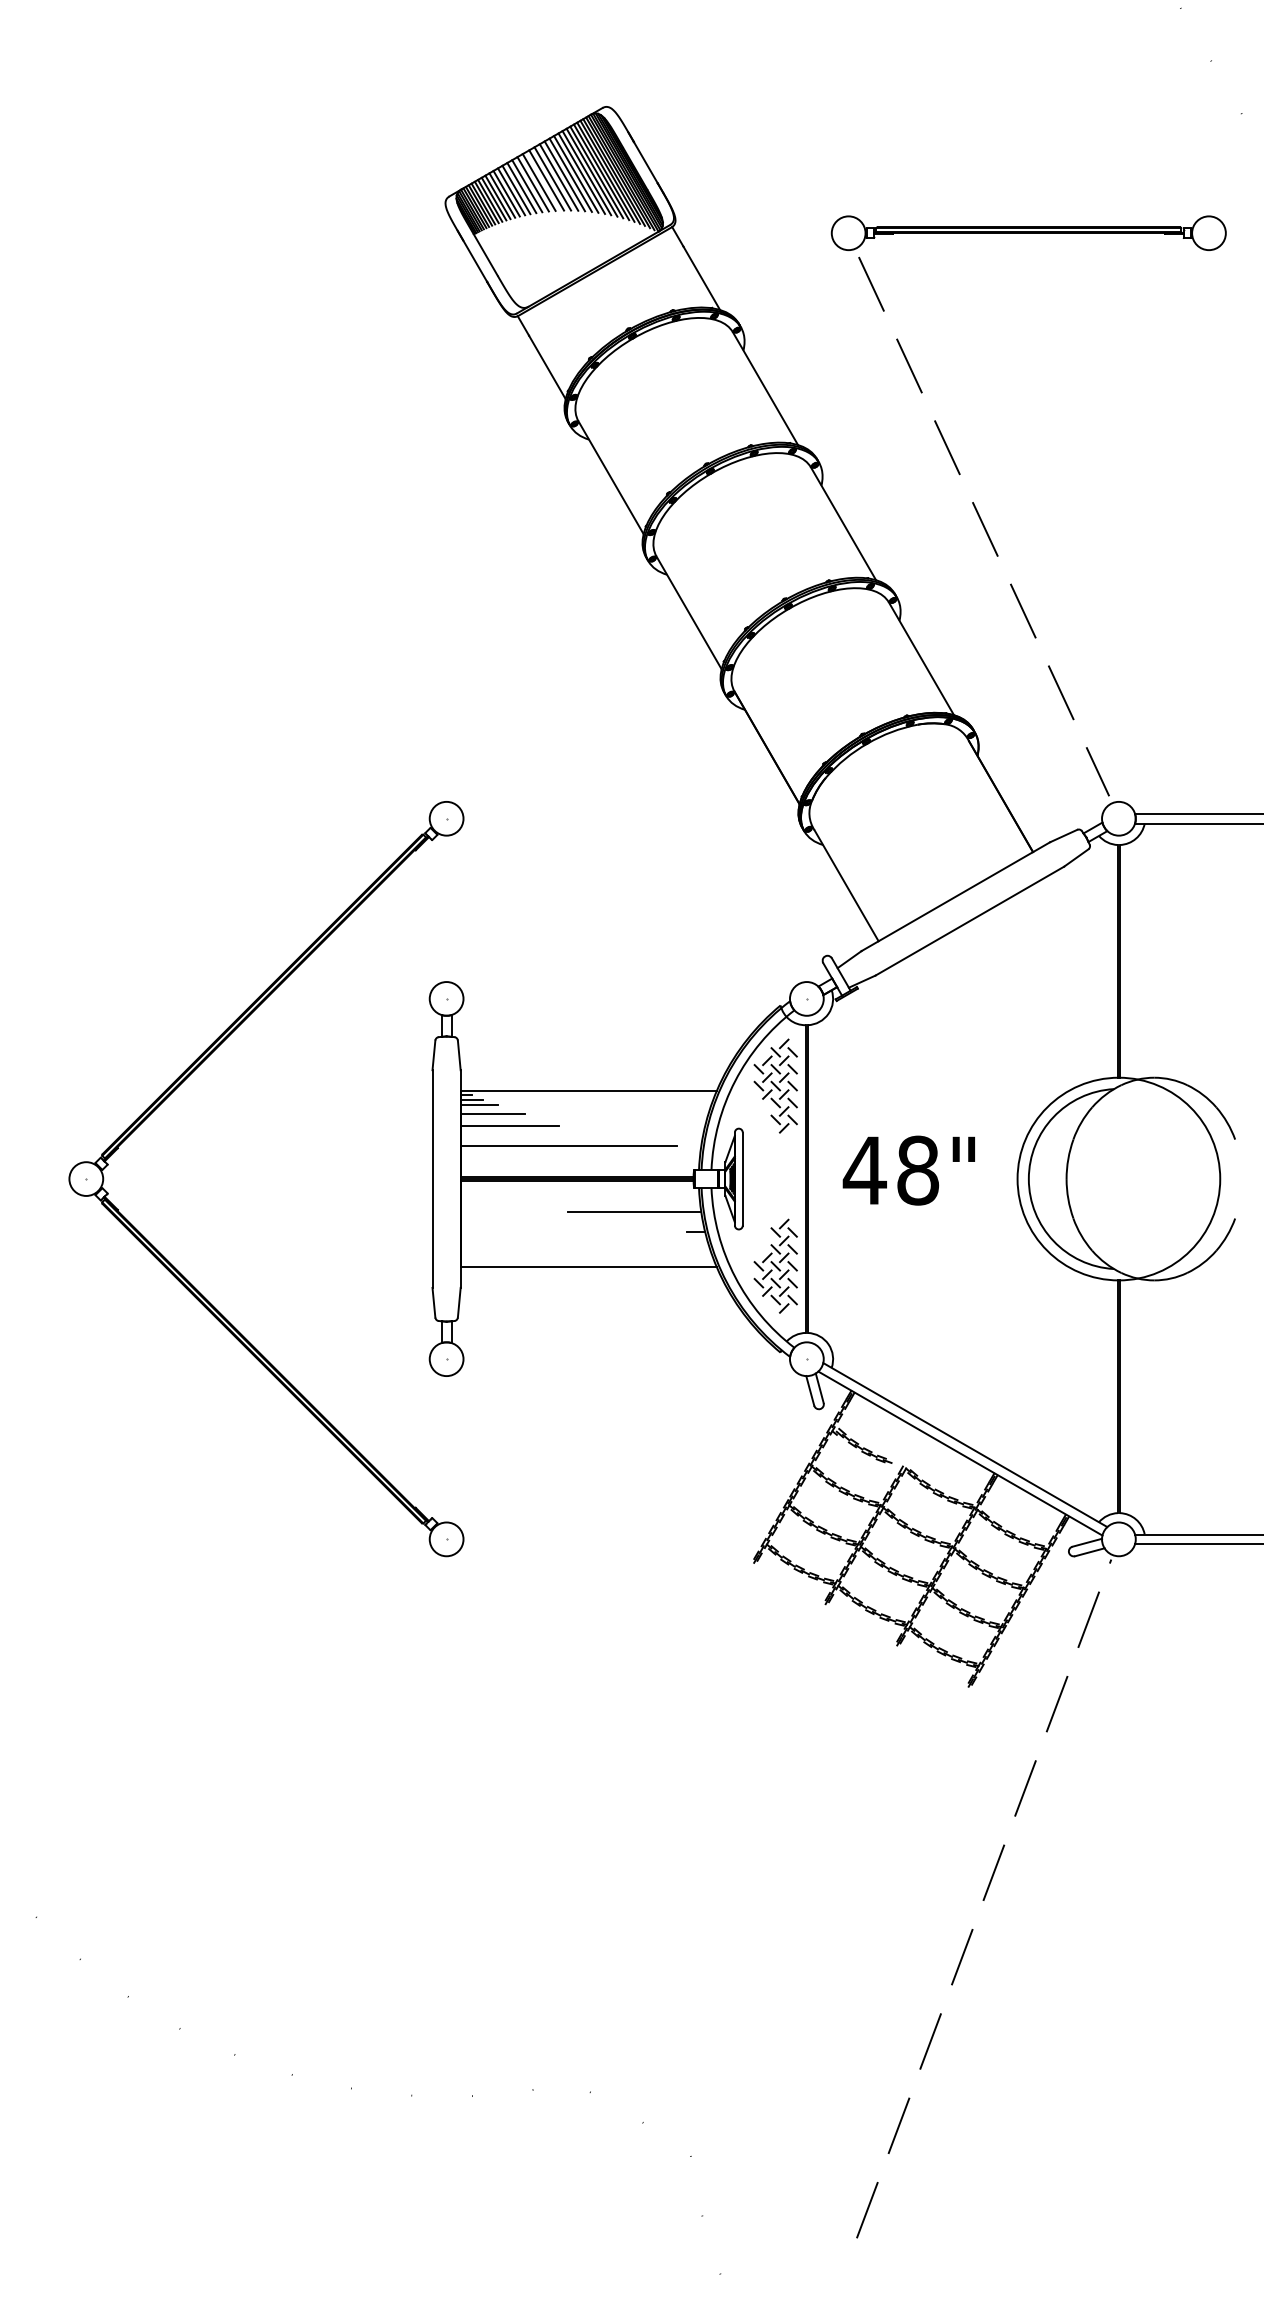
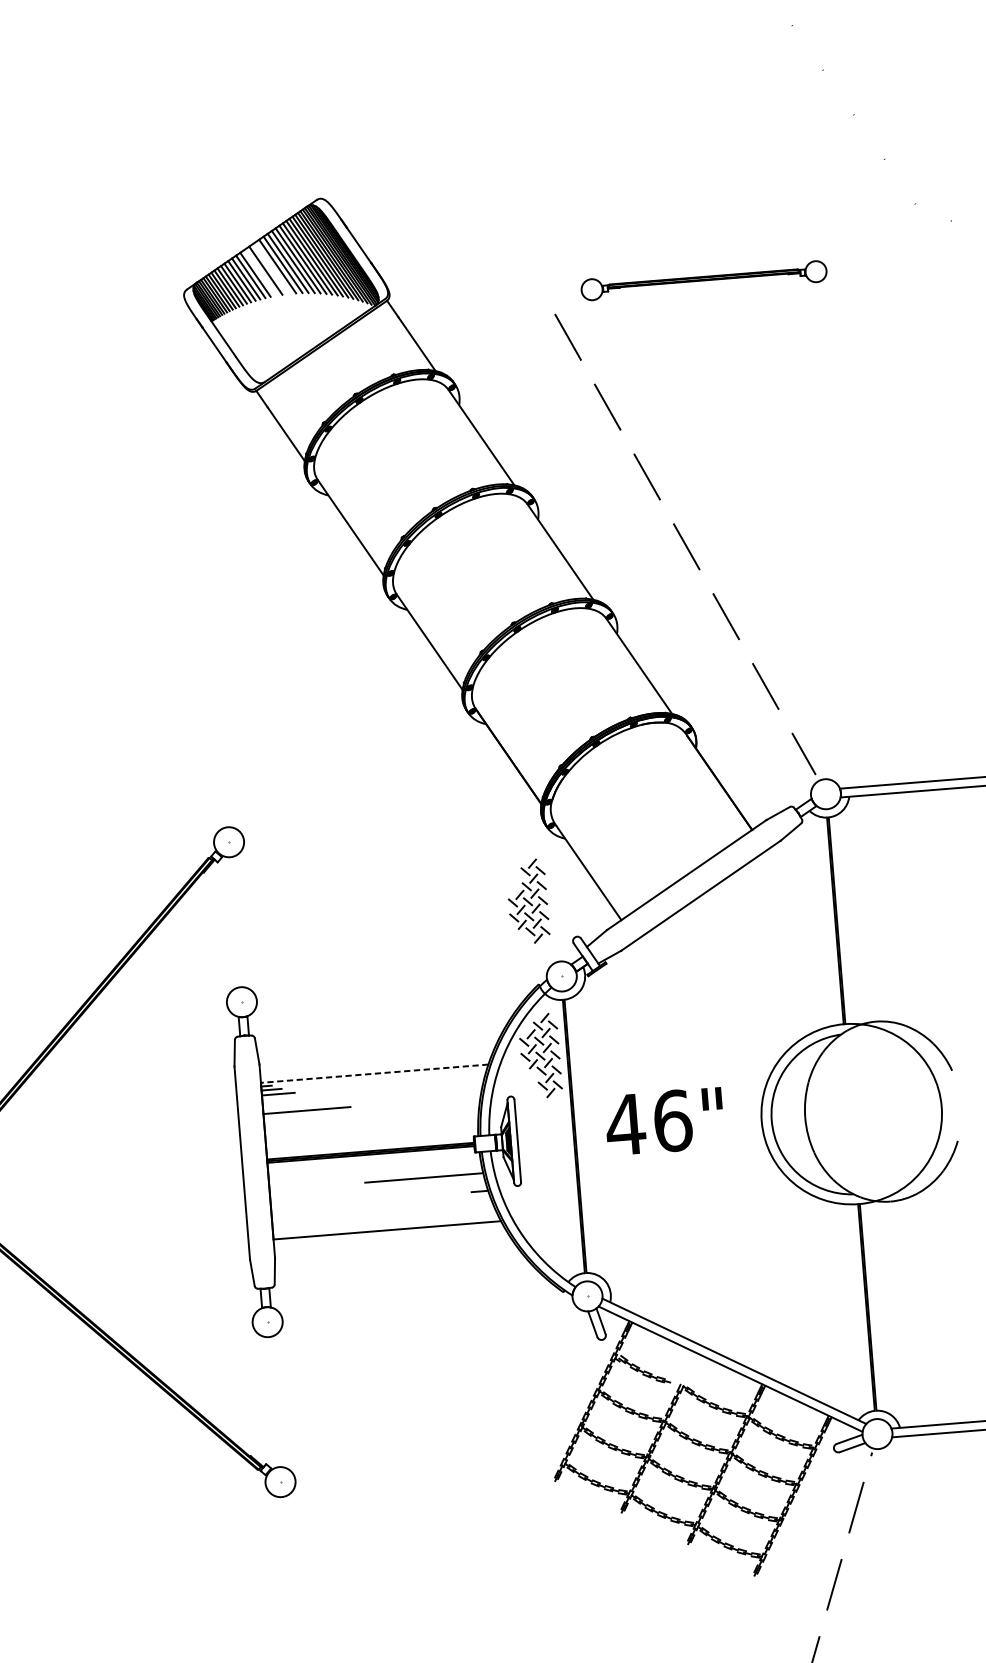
line: (546, 180) -> (272, 268), removed
line: (532, 184) -> (260, 272), removed
part: (1028, 232) -> (703, 280), size x0.7
line: (588, 1090) -> (374, 1073), solid -> dashed
line: (492, 1113) -> (290, 1100), removed
line: (568, 1146) -> (360, 1124), removed
text: (918, 1170) -> (673, 1120), 48" -> 46"
part: (775, 1265) -> (527, 901), moved

